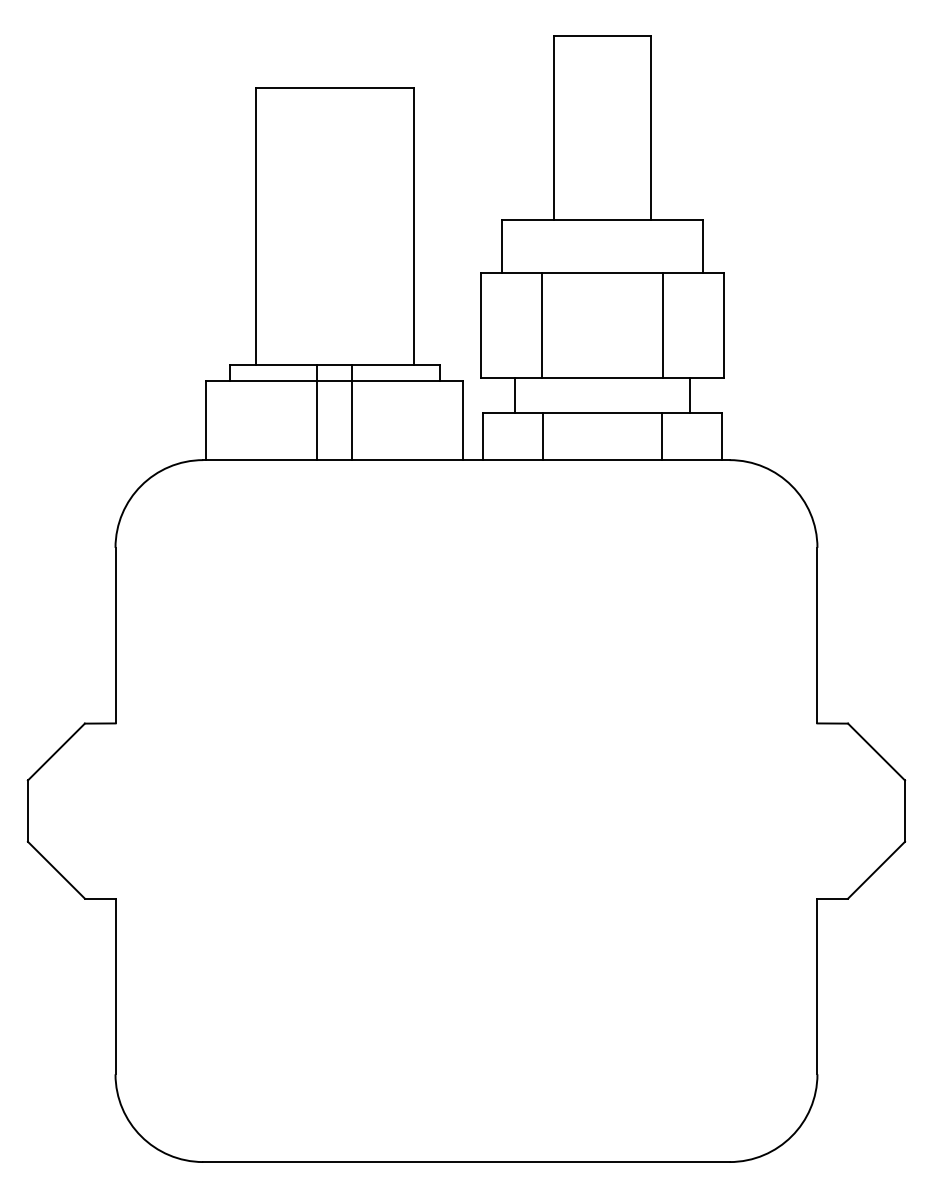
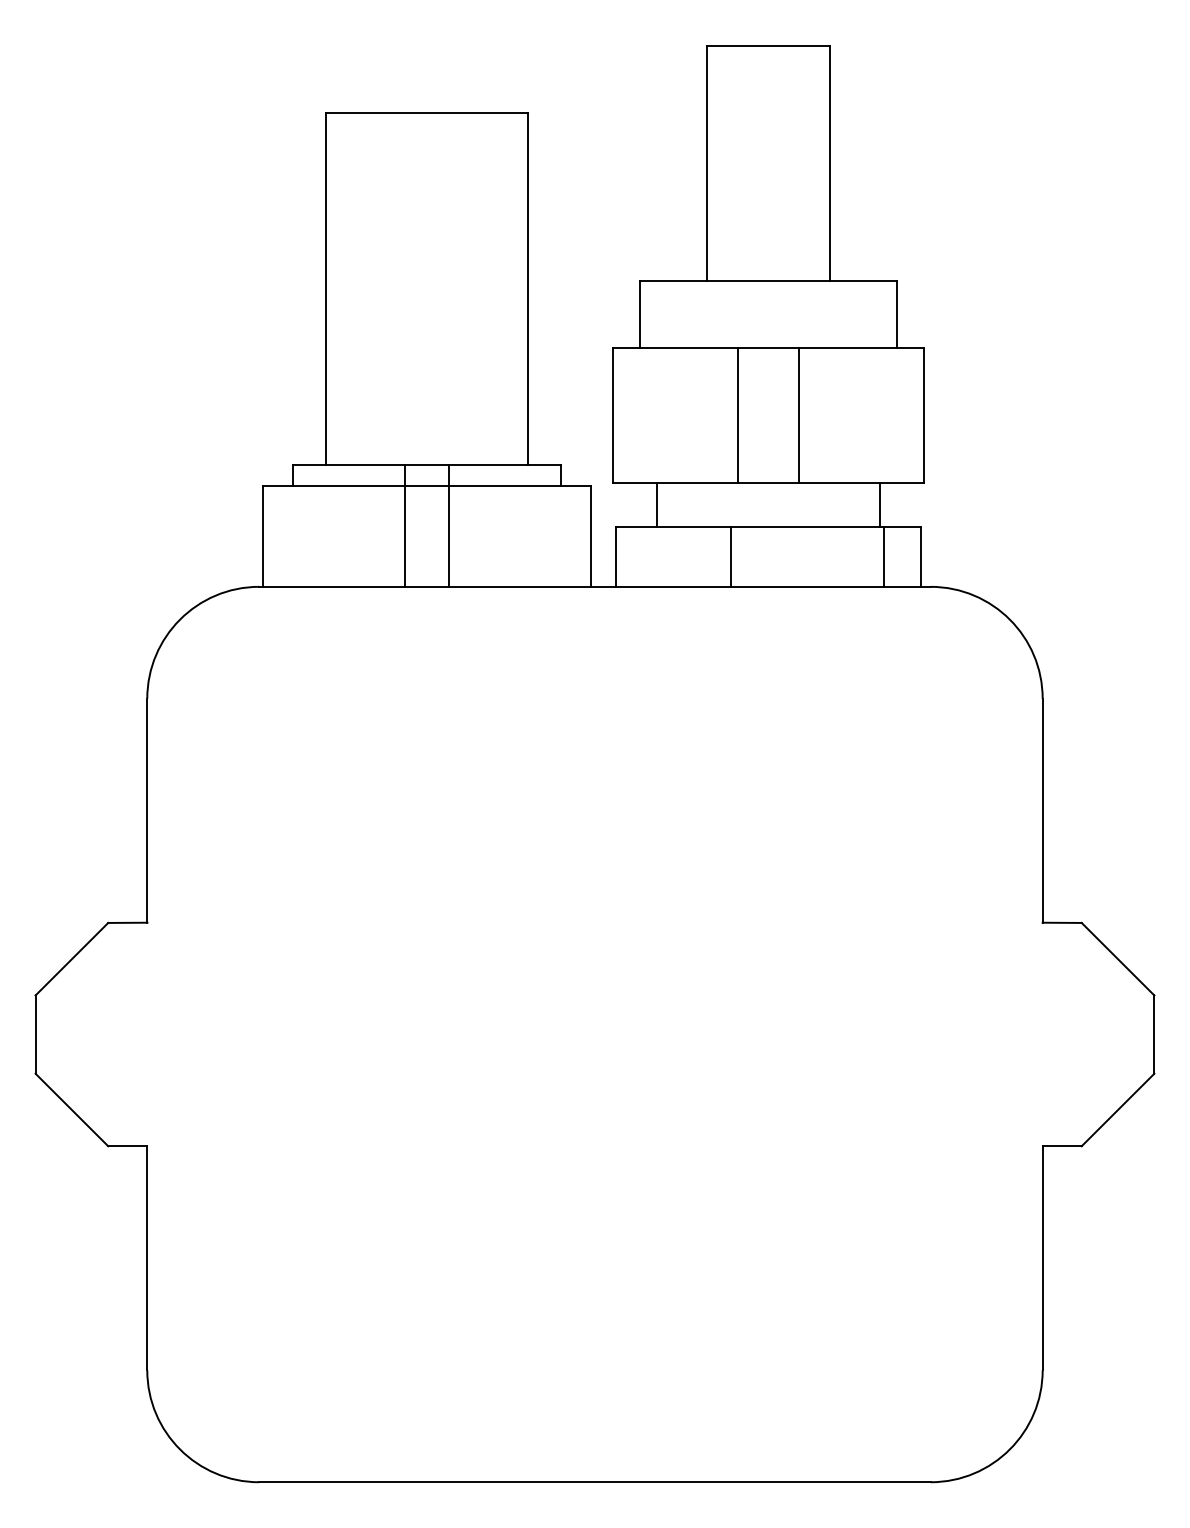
line: (541, 325) -> (737, 415), moved
line: (663, 325) -> (799, 415), moved
line: (542, 436) -> (730, 556), moved
line: (662, 436) -> (884, 556), moved

